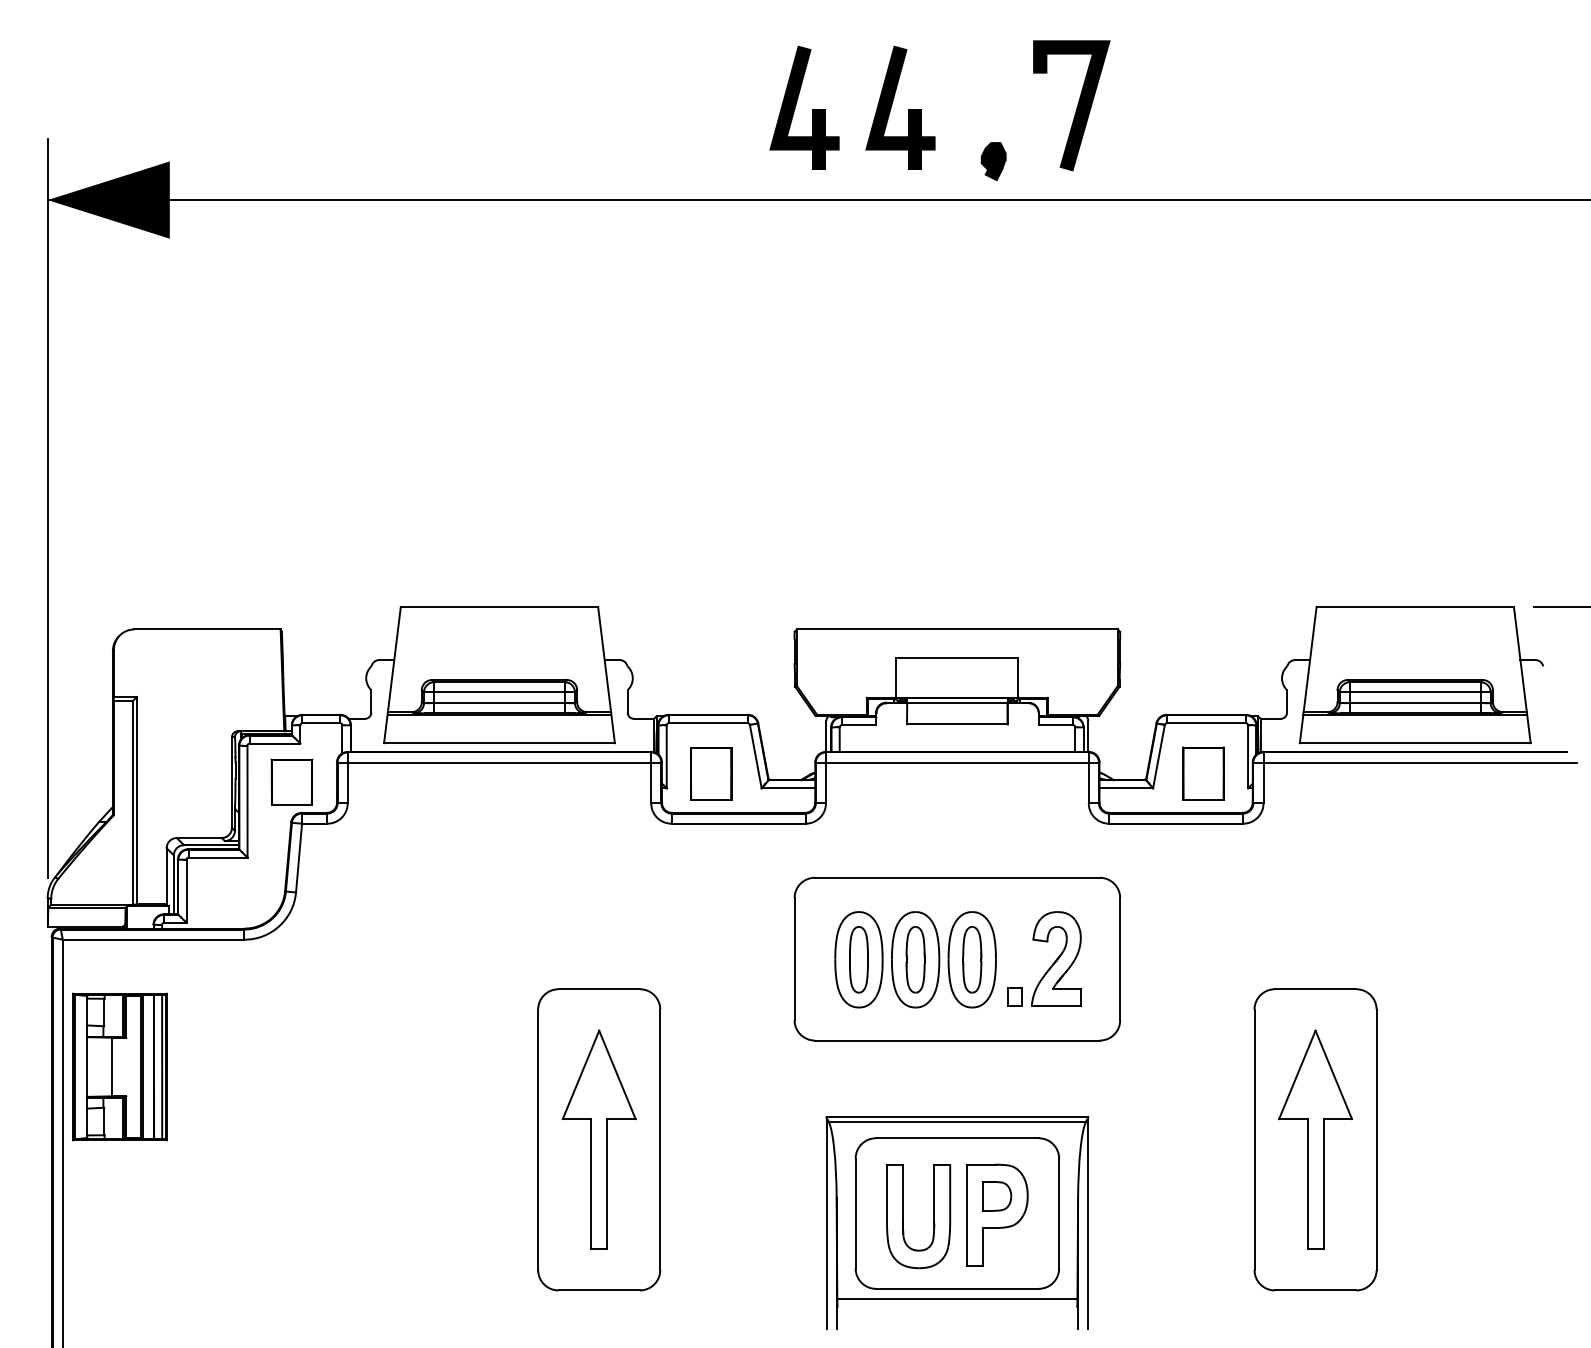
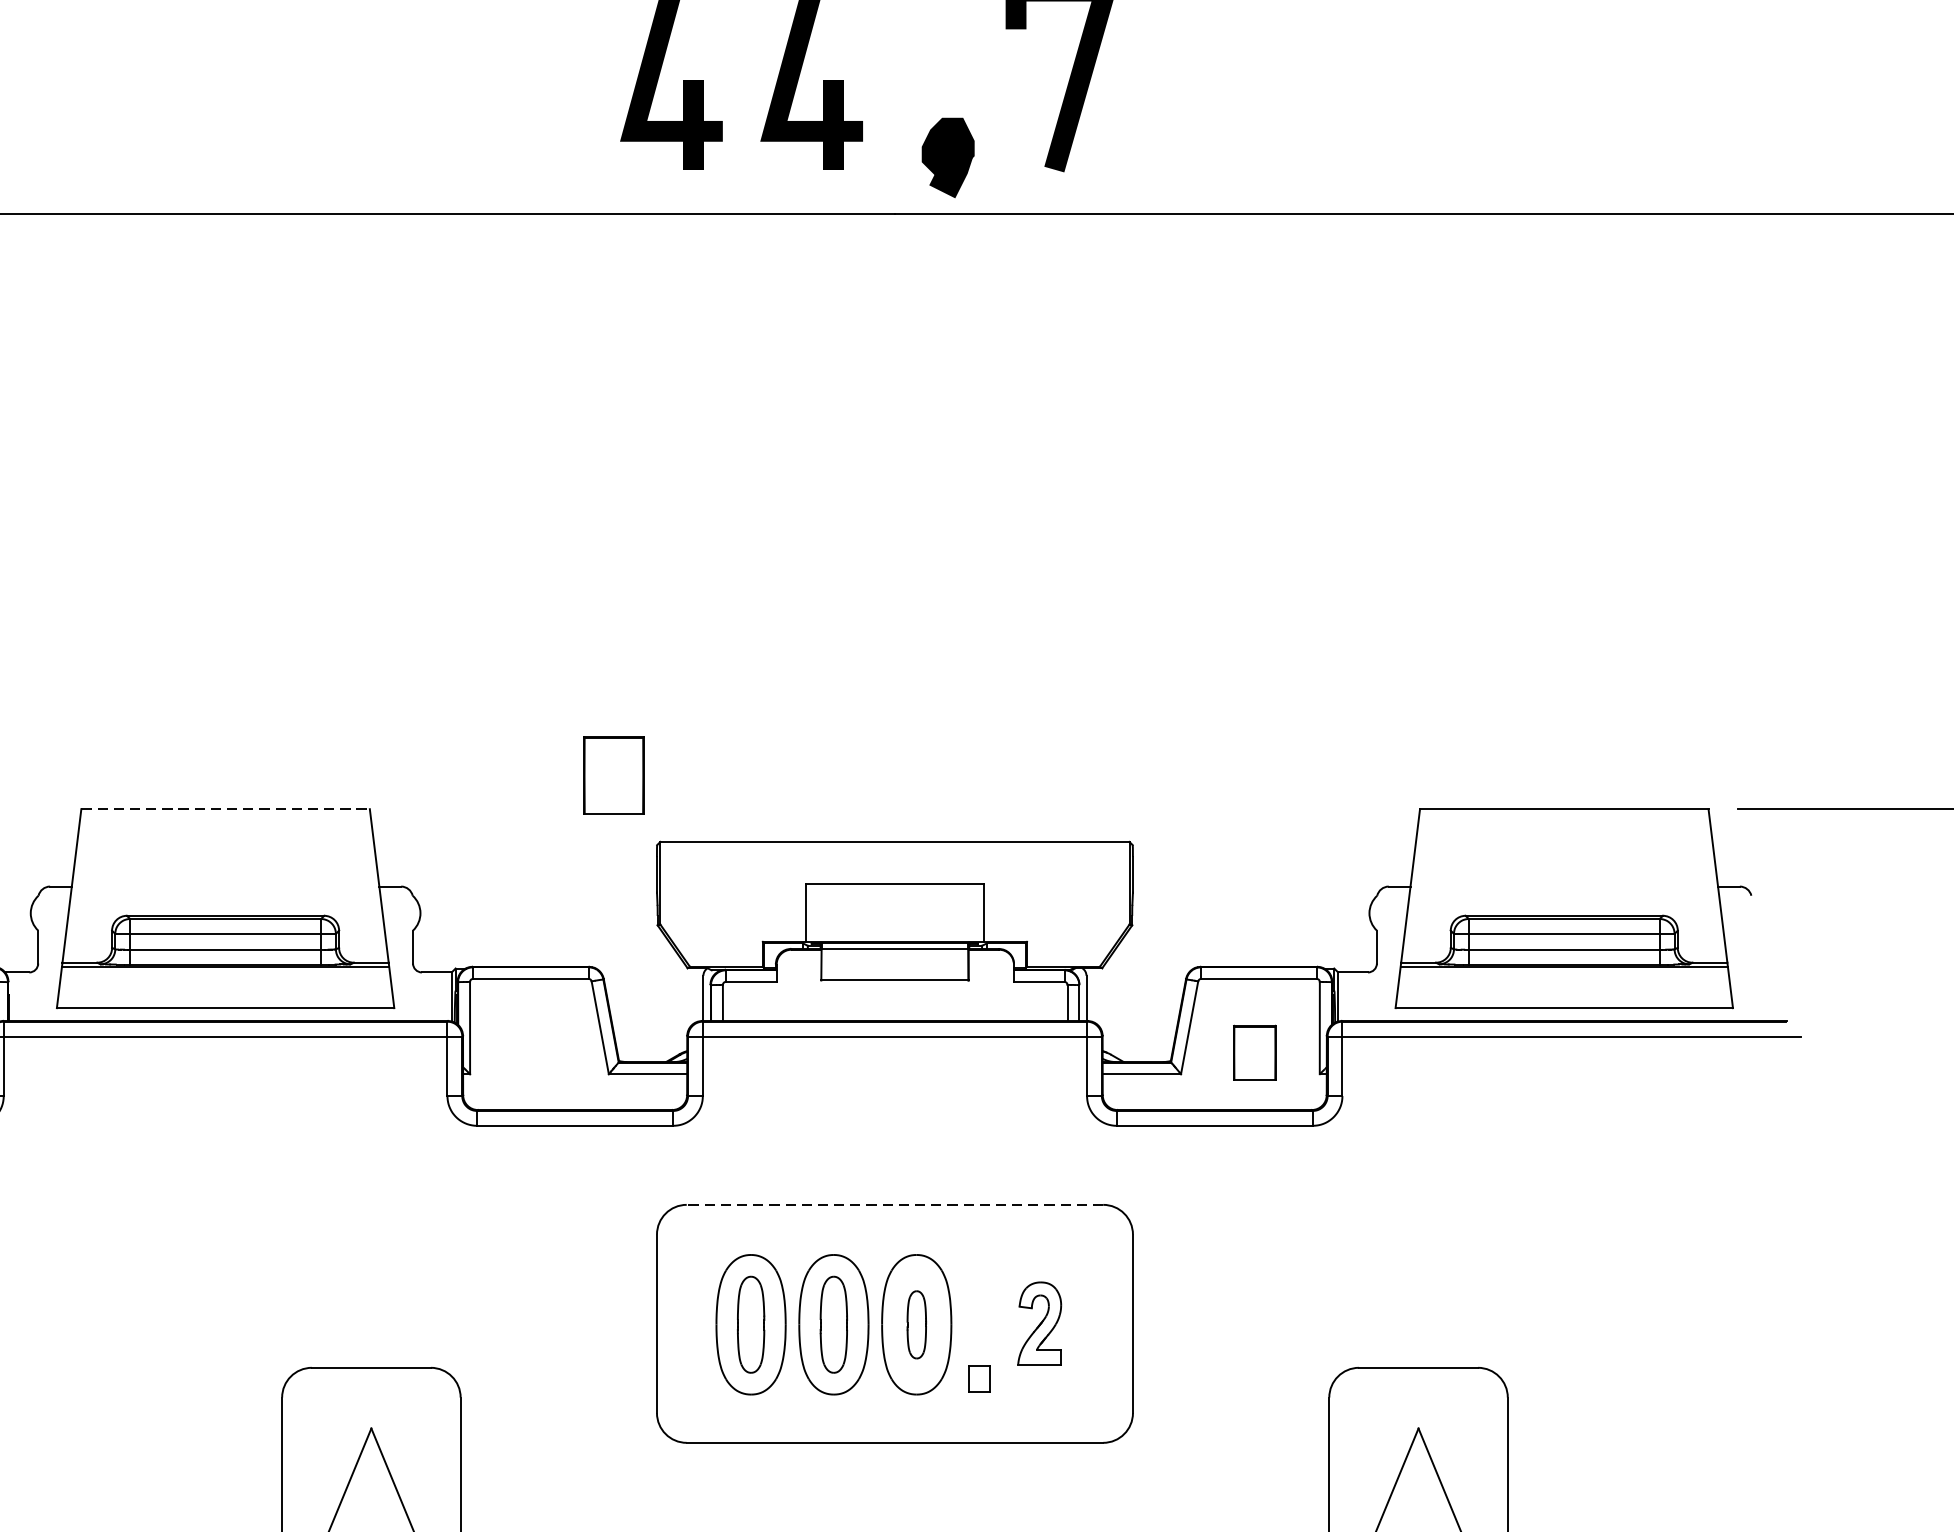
part: (993, 161) -> (947, 157), size x1.4
line: (499, 607) -> (225, 809), solid -> dashed
part: (711, 773) -> (614, 774), moved
part: (1203, 773) -> (1254, 1052), size x0.7
line: (956, 877) -> (893, 1204), solid -> dashed
part: (1056, 958) -> (1039, 1322), size x0.6
part: (972, 959) -> (917, 1324), size x0.7

